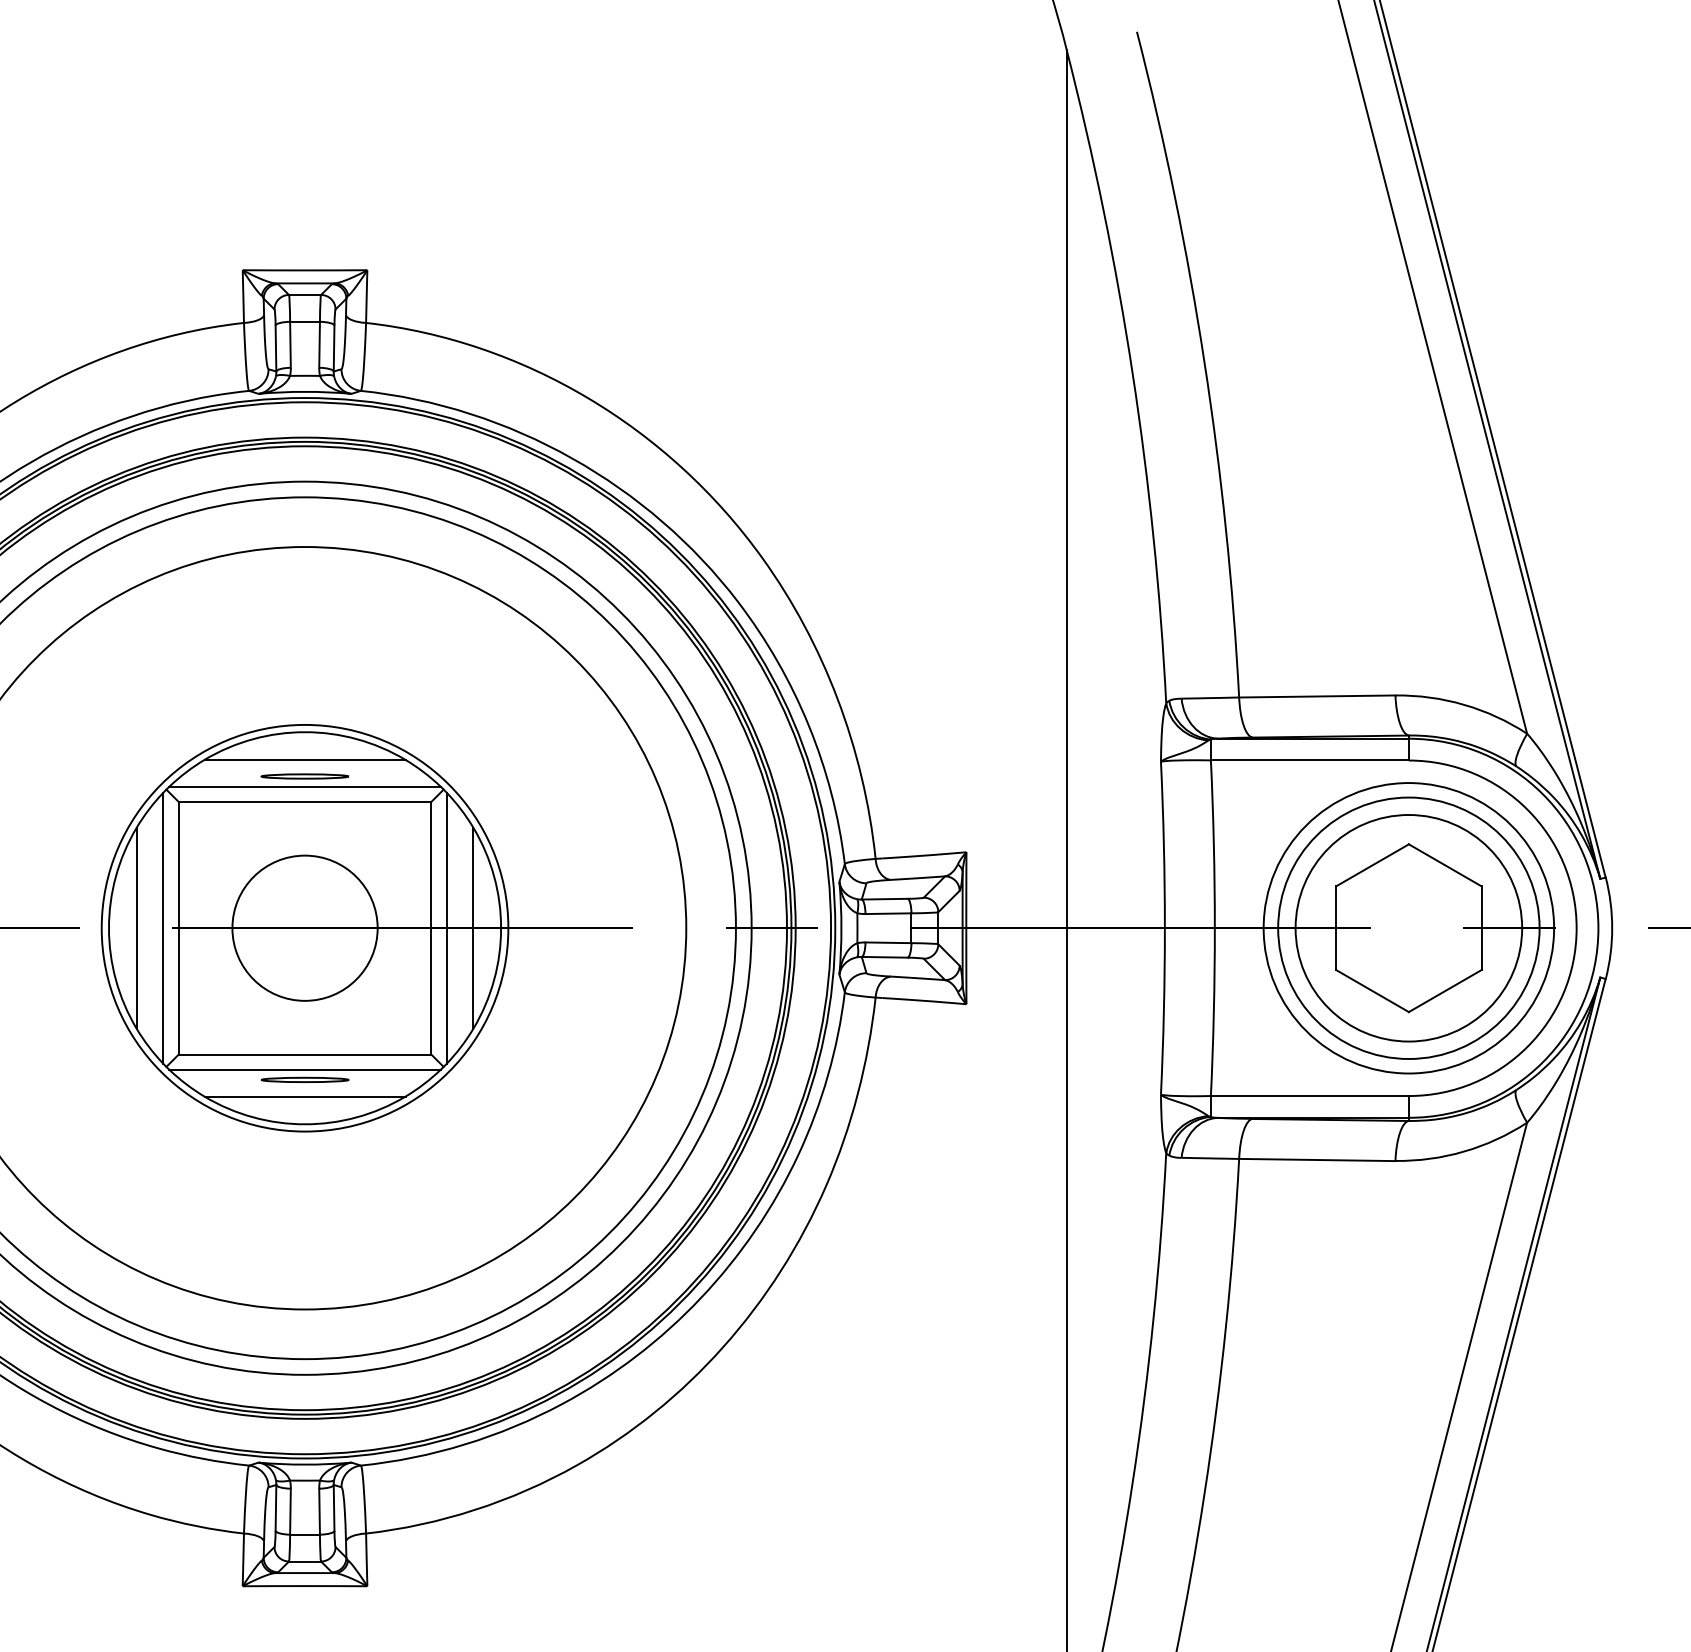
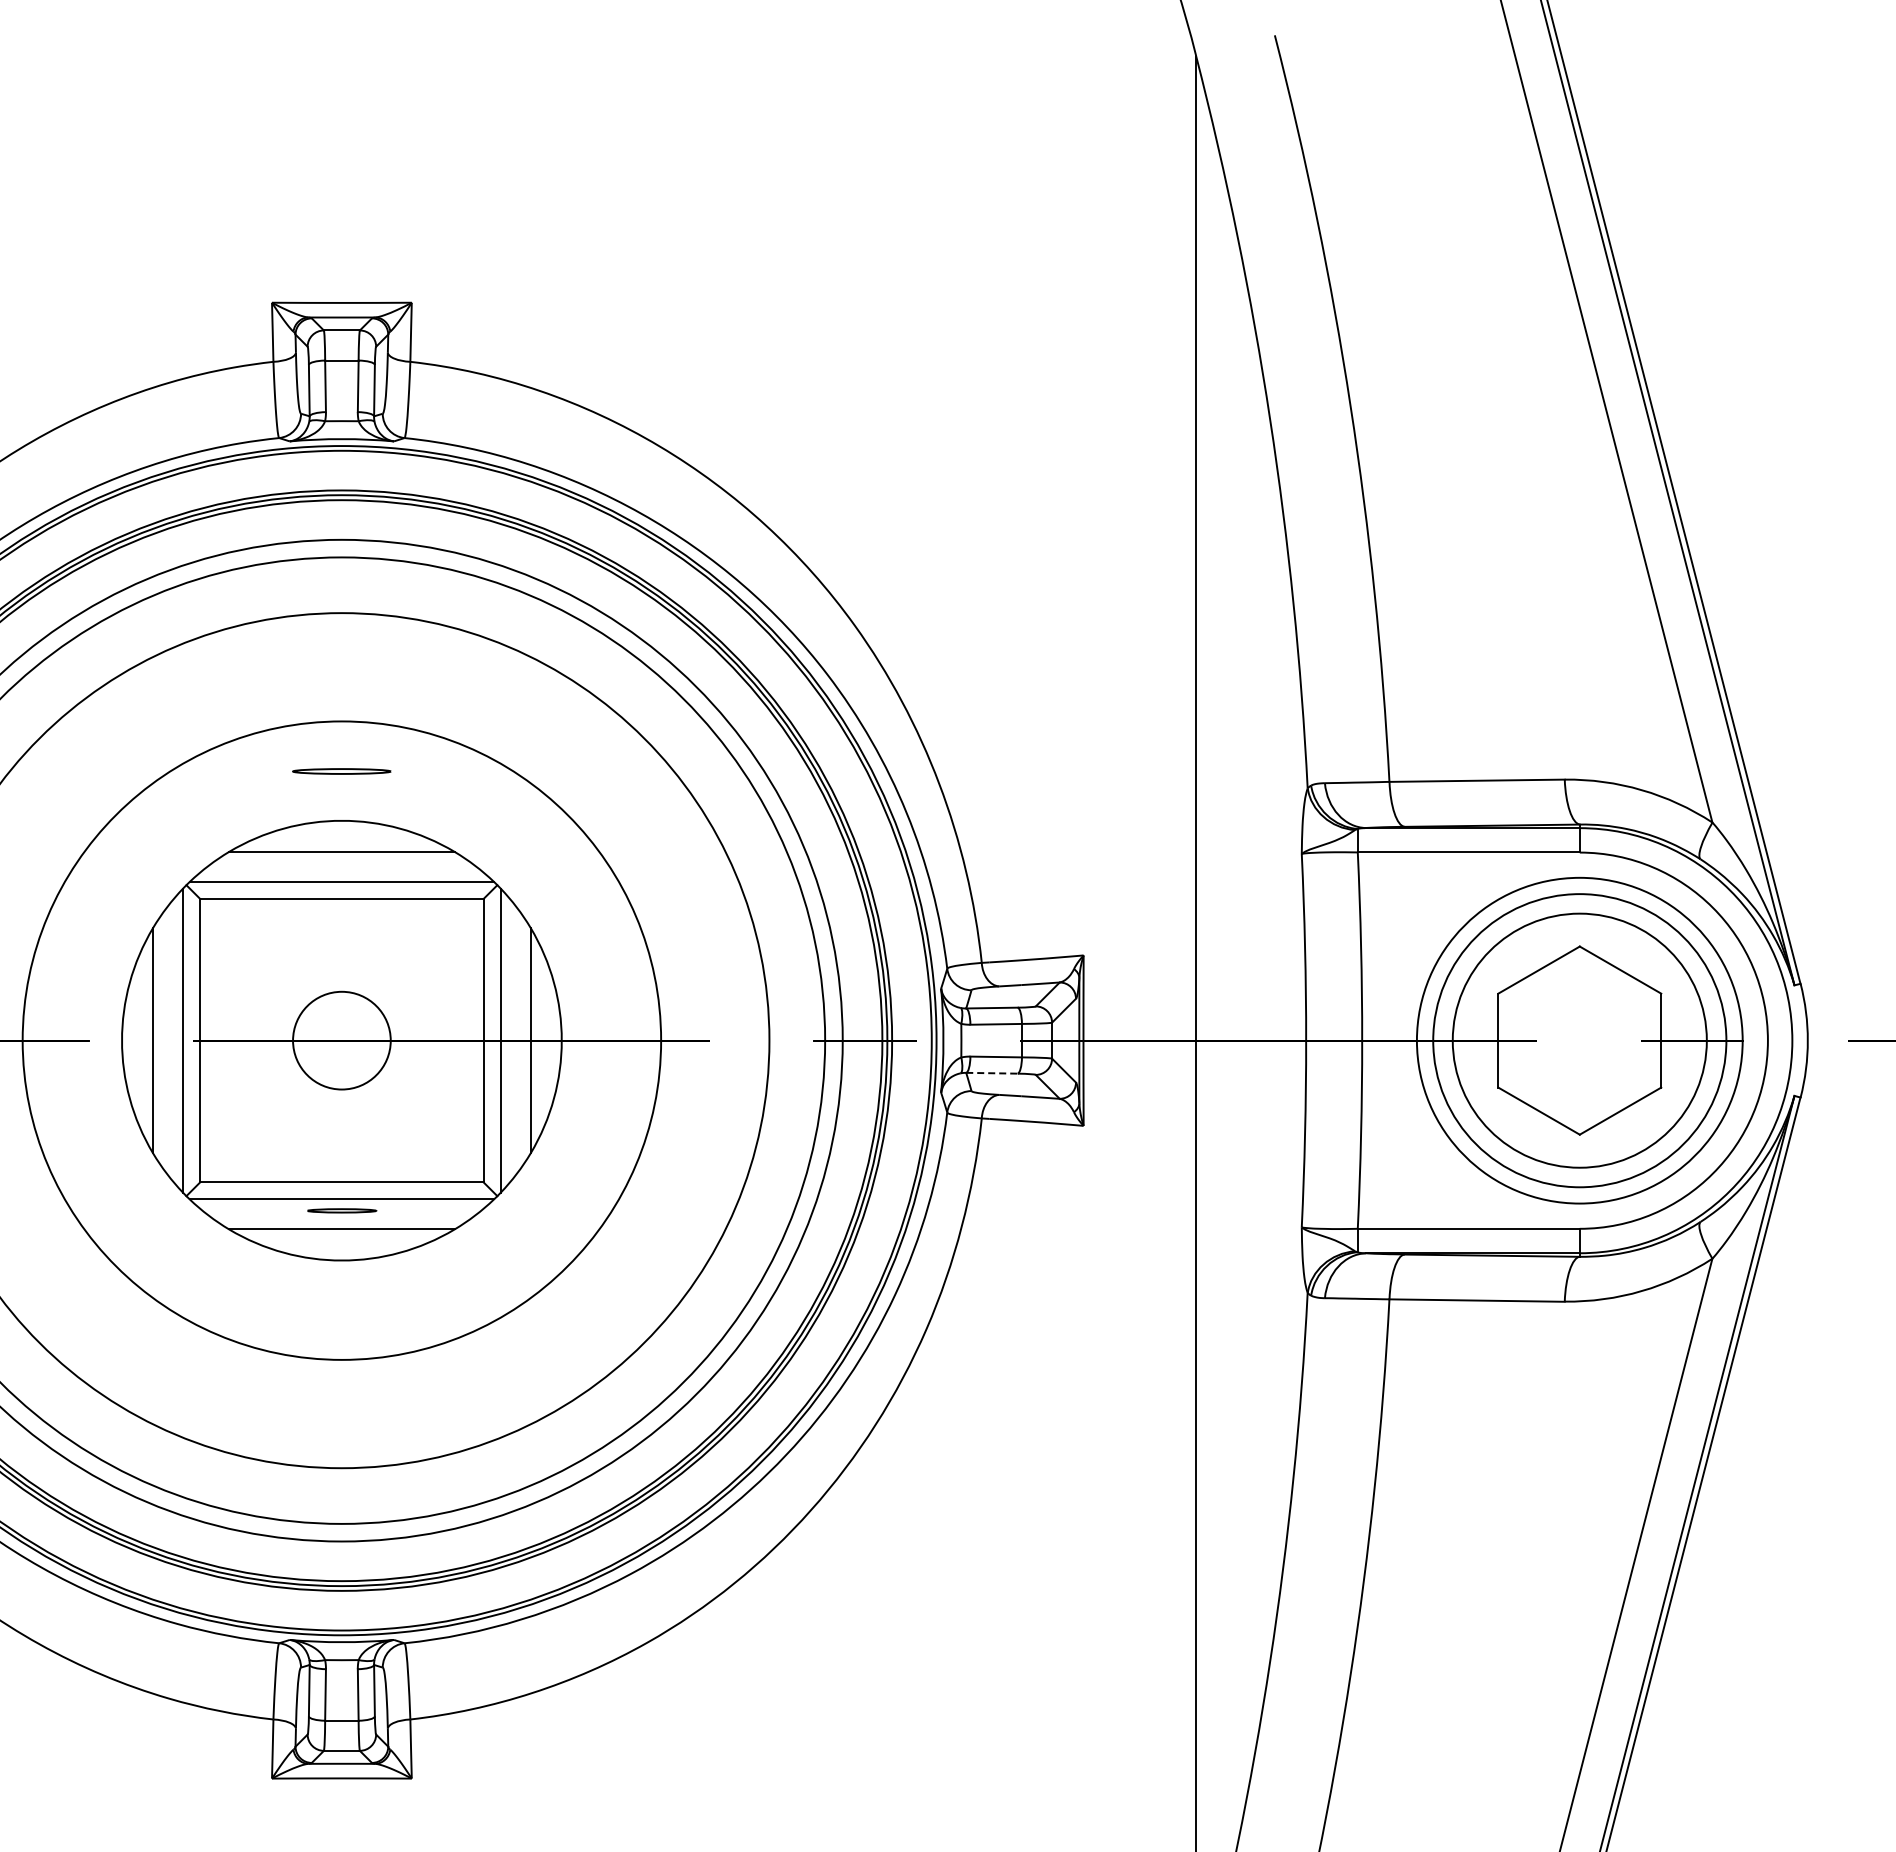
part: (304, 776) -> (341, 771), moved
circle: (304, 928) -> (341, 1040), size x0.6
circle: (304, 928) -> (341, 1040), size x1.4
line: (884, 957) -> (991, 1073), solid -> dashed
part: (304, 1079) -> (341, 1210), size x0.7

